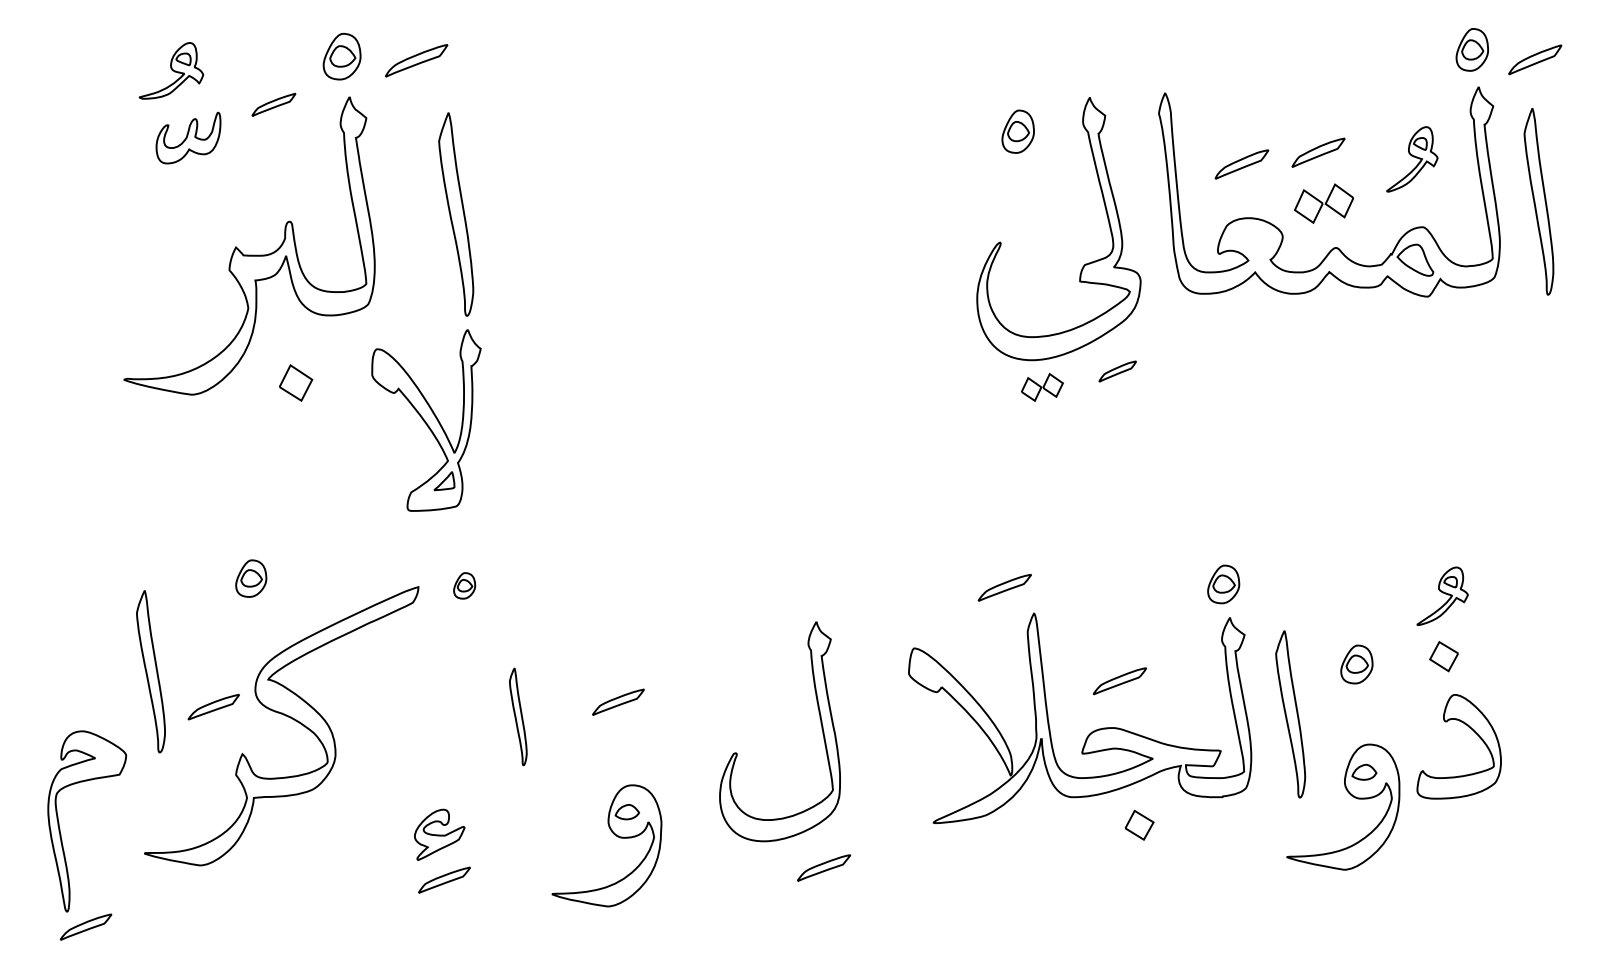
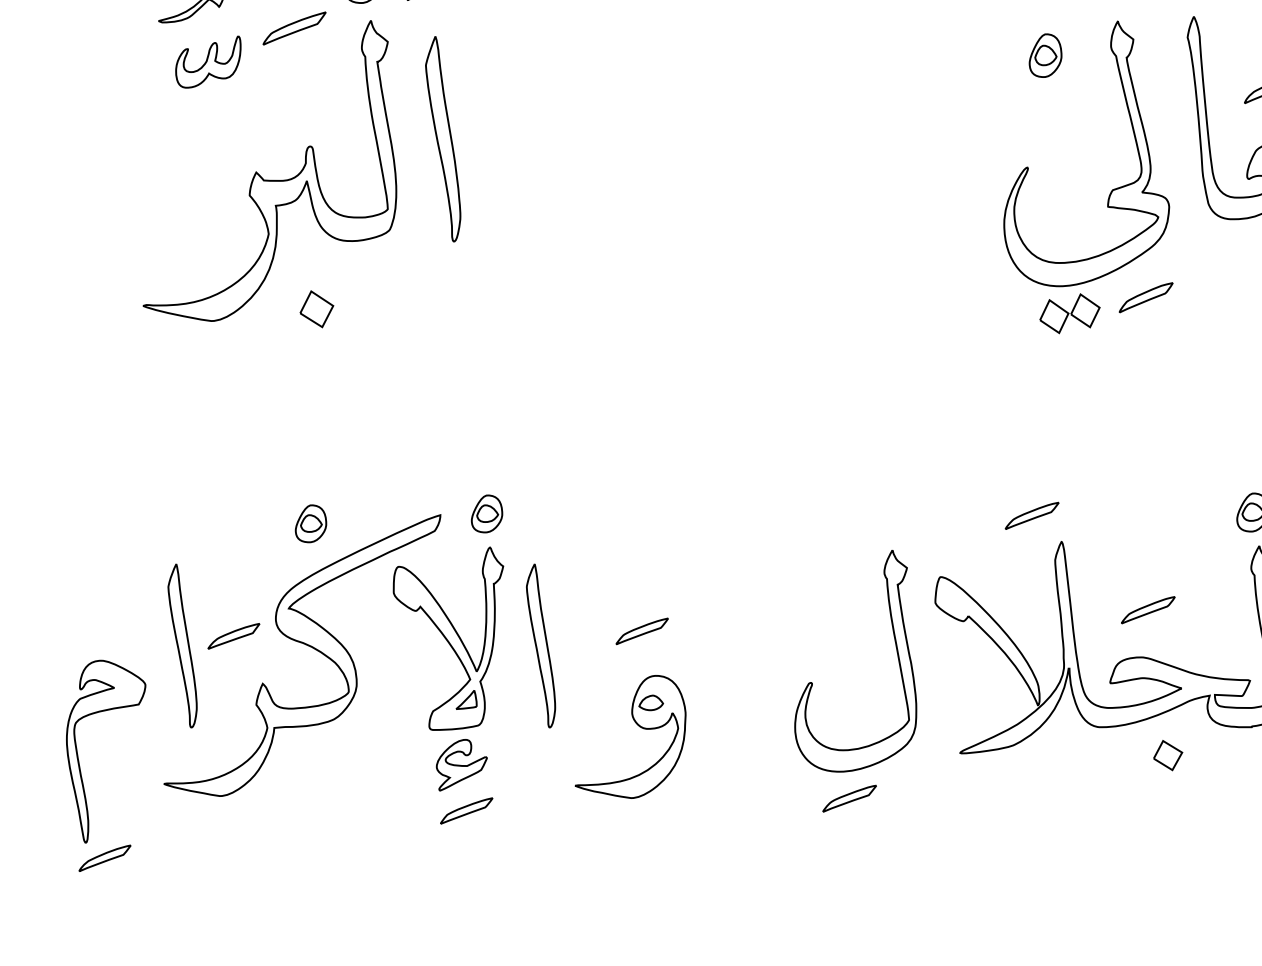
part: (273, 104) -> (294, 28), size x1.43
part: (456, 214) -> (443, 139), moved
part: (1117, 371) -> (1145, 297), size x1.43
part: (1042, 387) -> (1070, 313), size x1.43
part: (426, 420) -> (448, 638), moved
part: (251, 578) -> (311, 523), moved
part: (464, 585) -> (486, 513), size x1.43
part: (150, 671) -> (182, 645), moved
part: (518, 716) -> (541, 645), size x1.67
part: (820, 723) -> (896, 652), moved
part: (614, 835) -> (638, 726), moved

